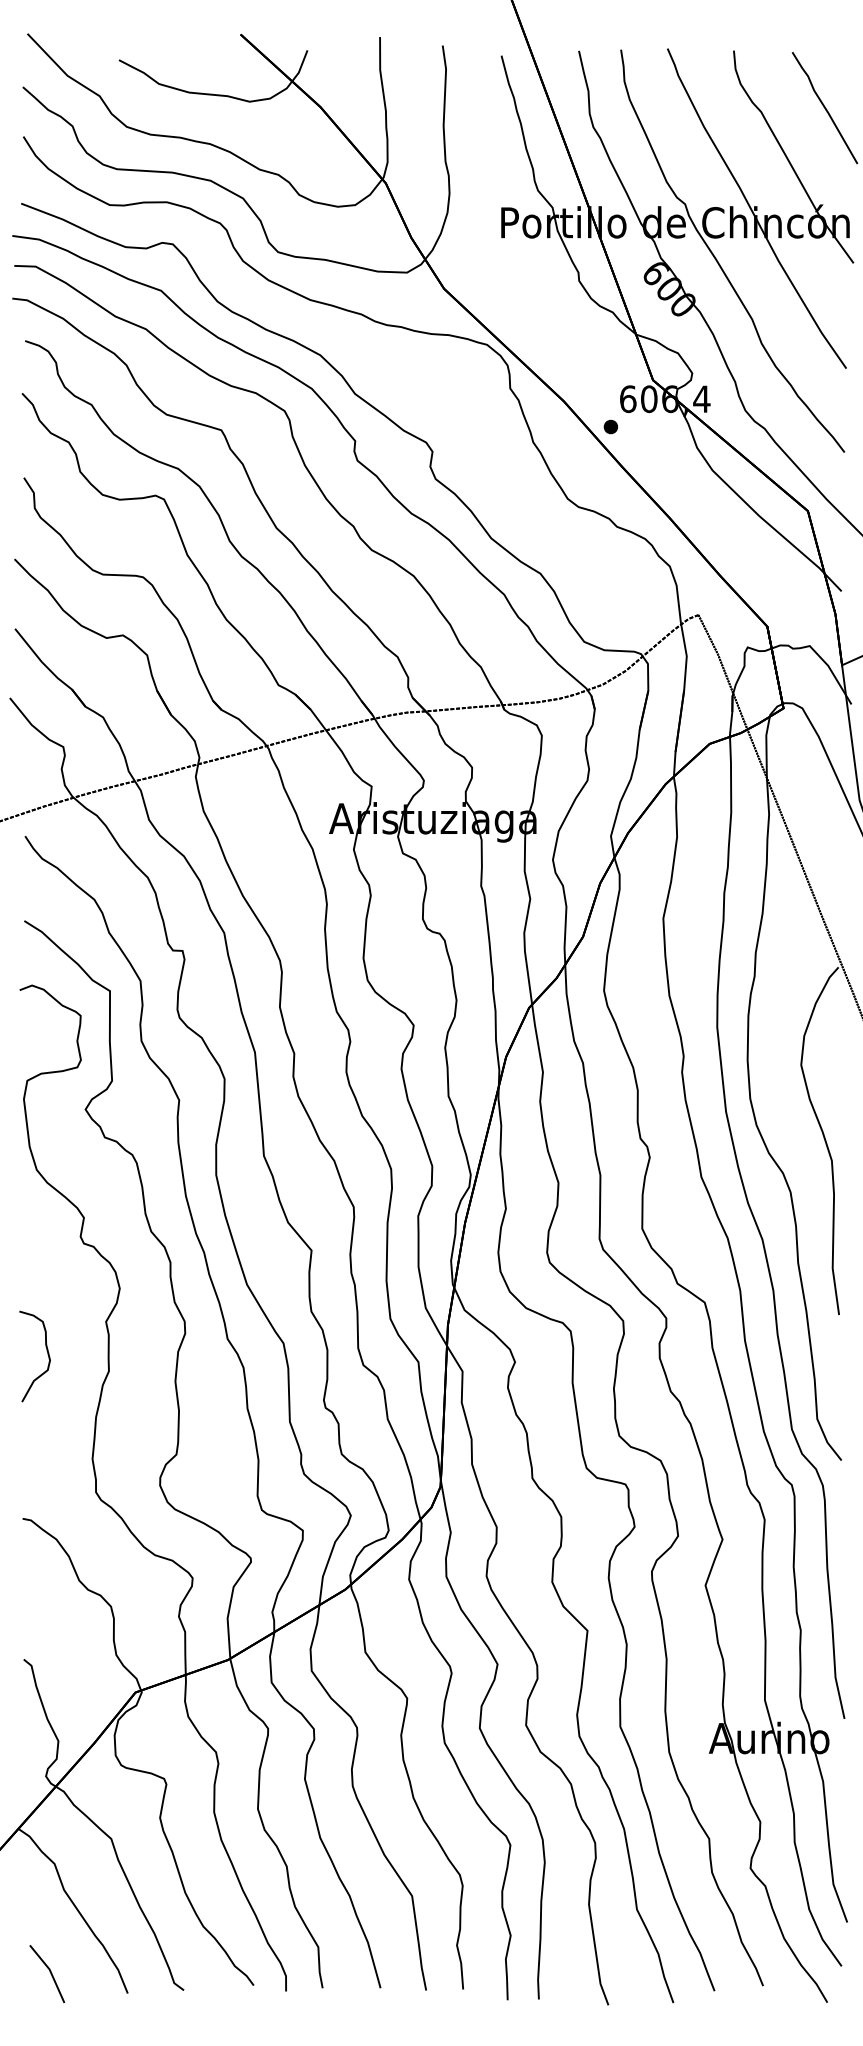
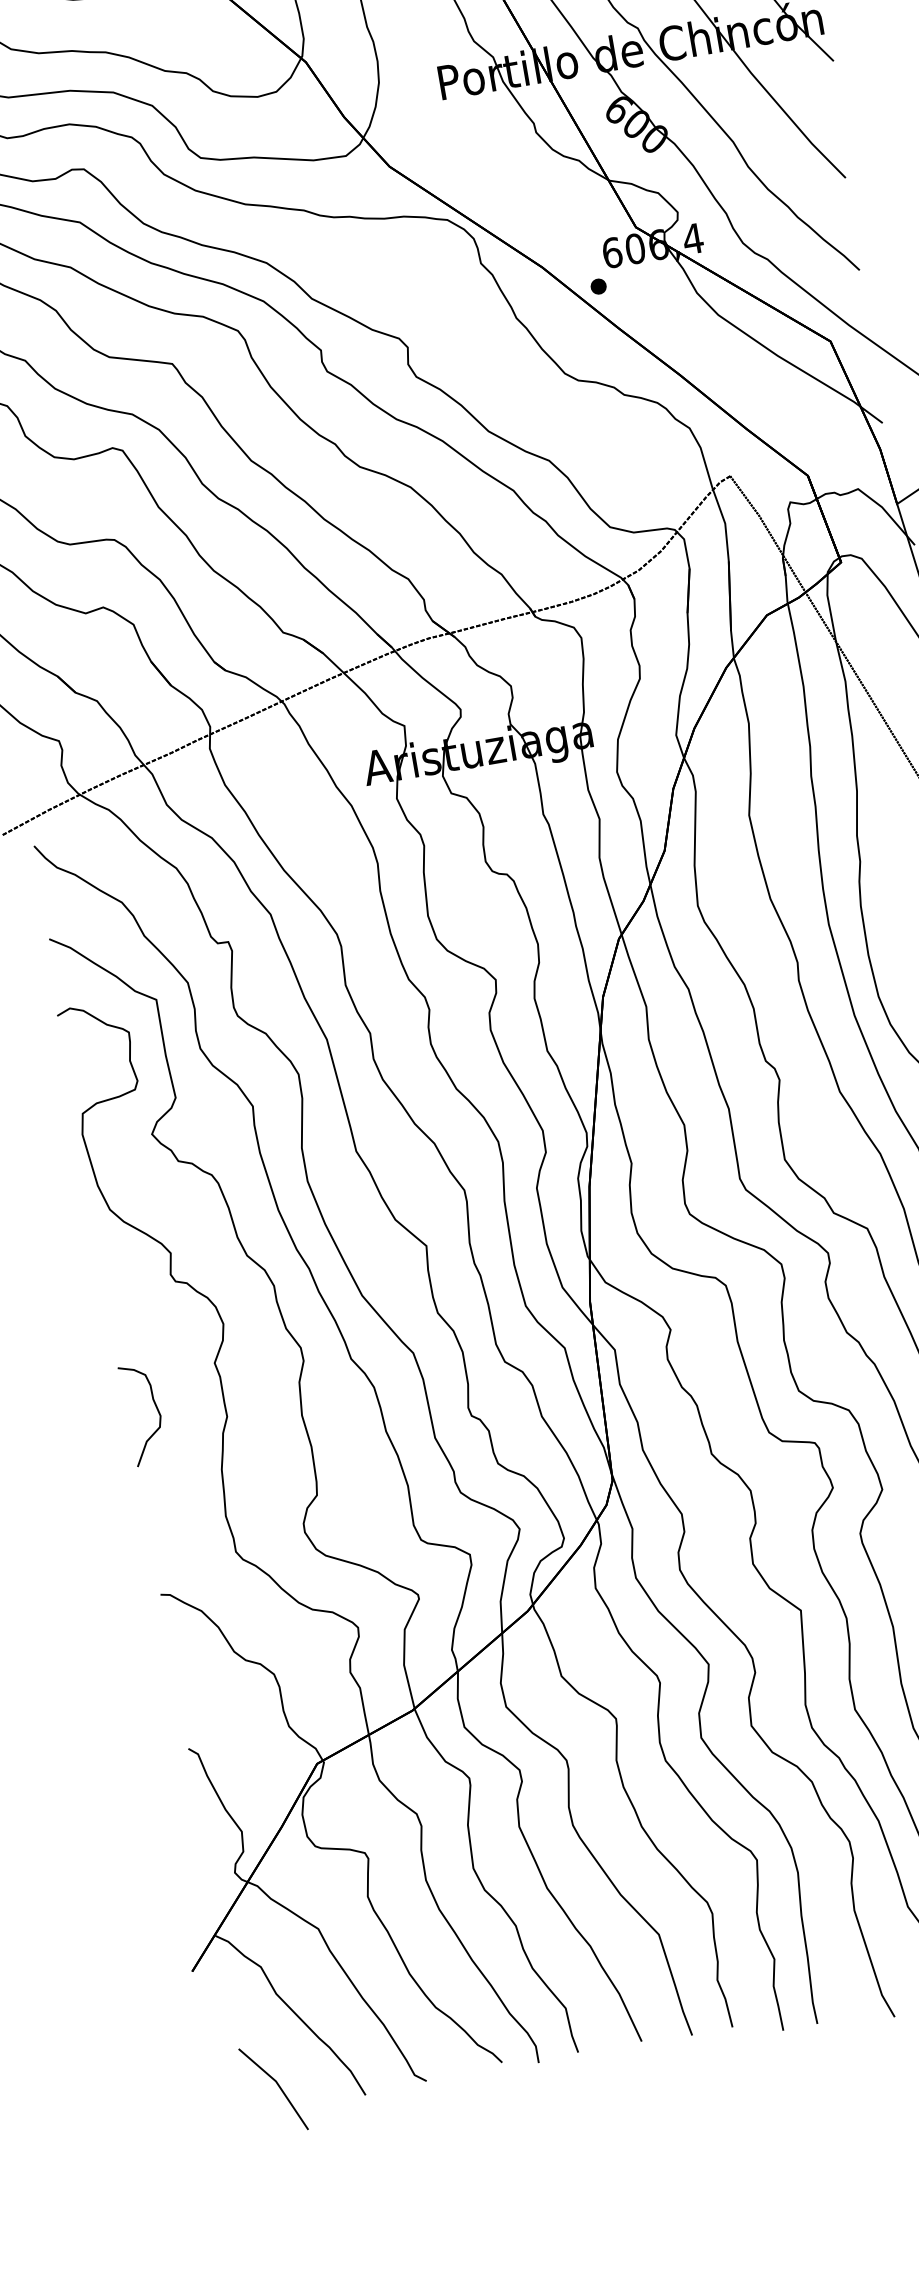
part: (47, 1973) -> (273, 2088), size x1.43

